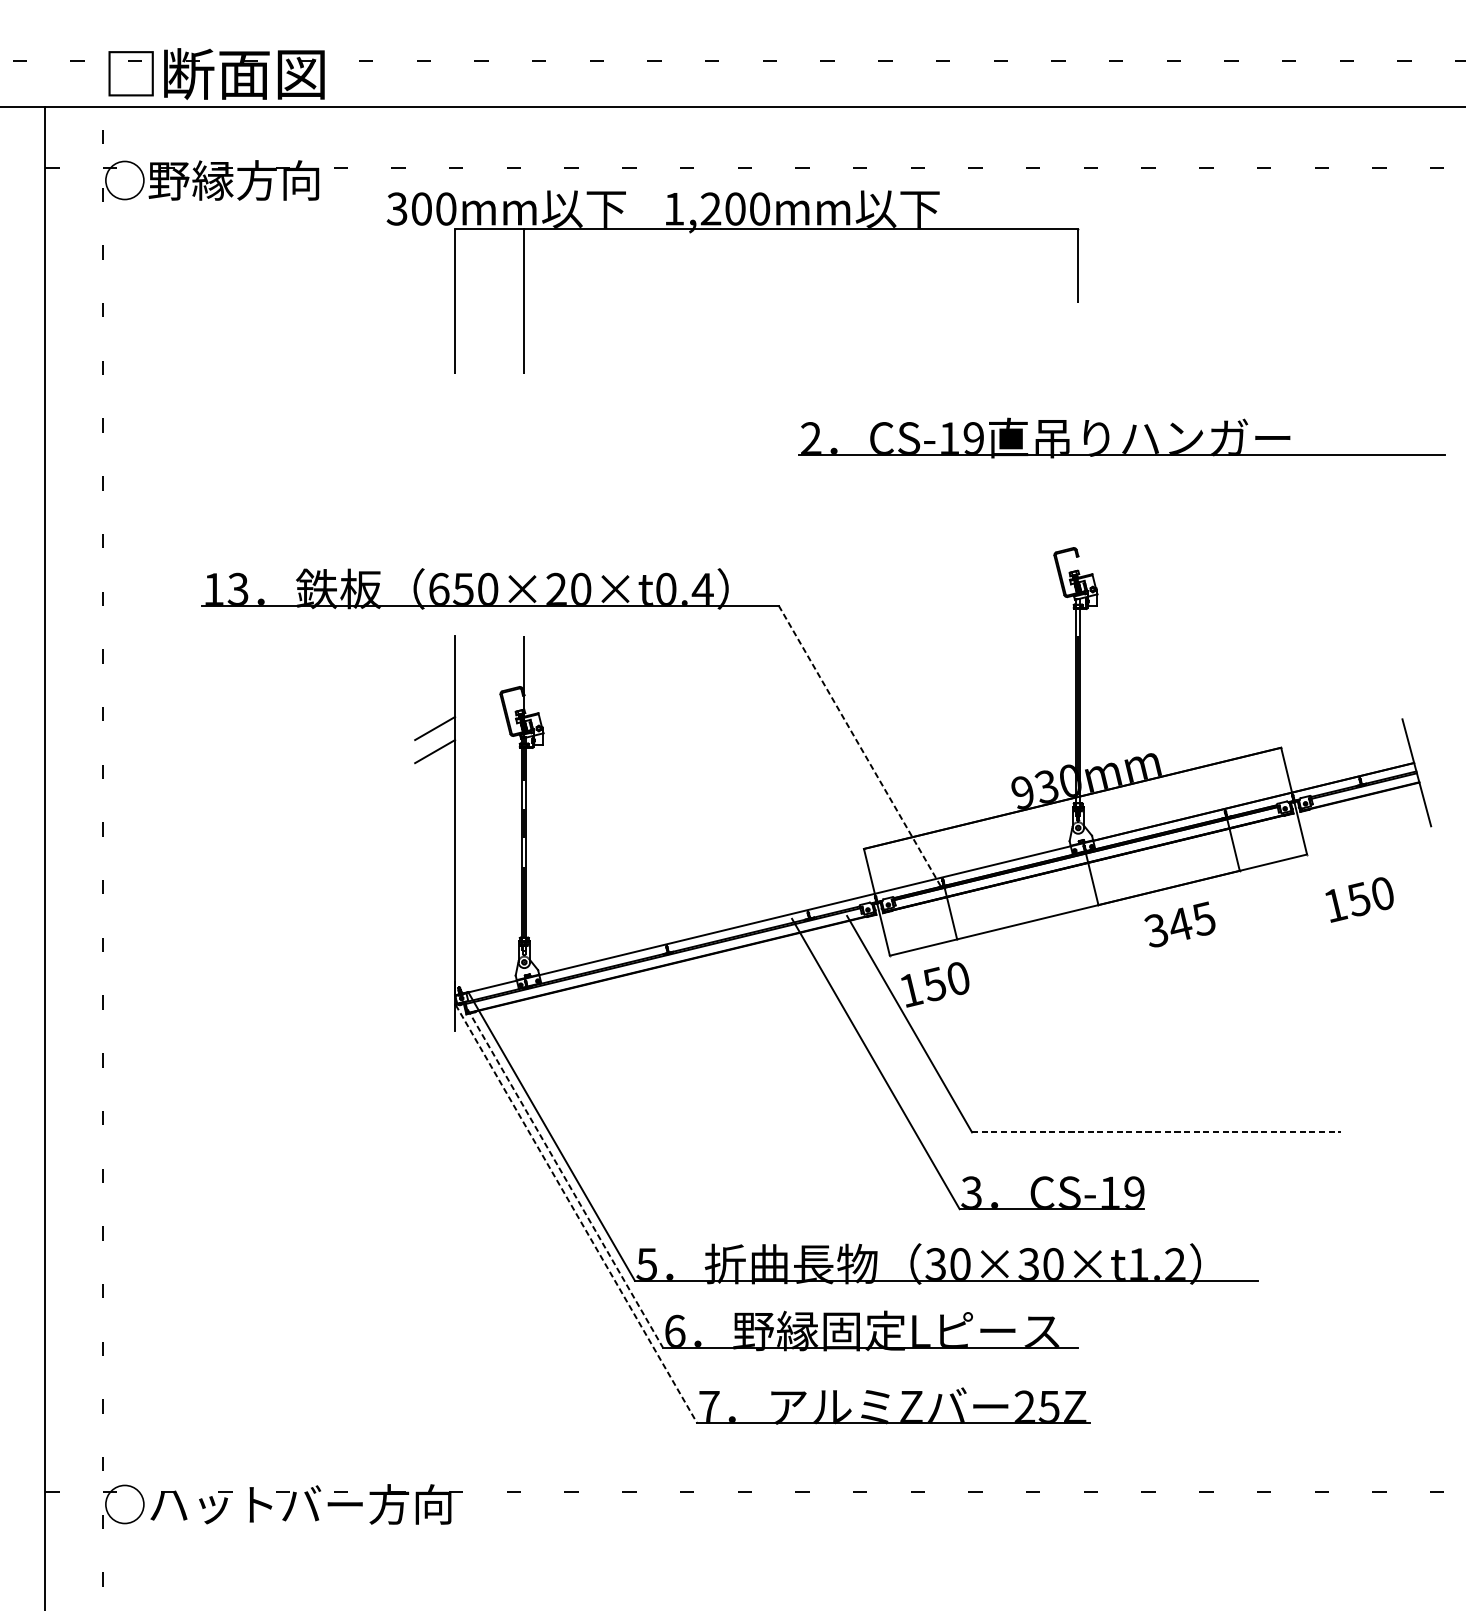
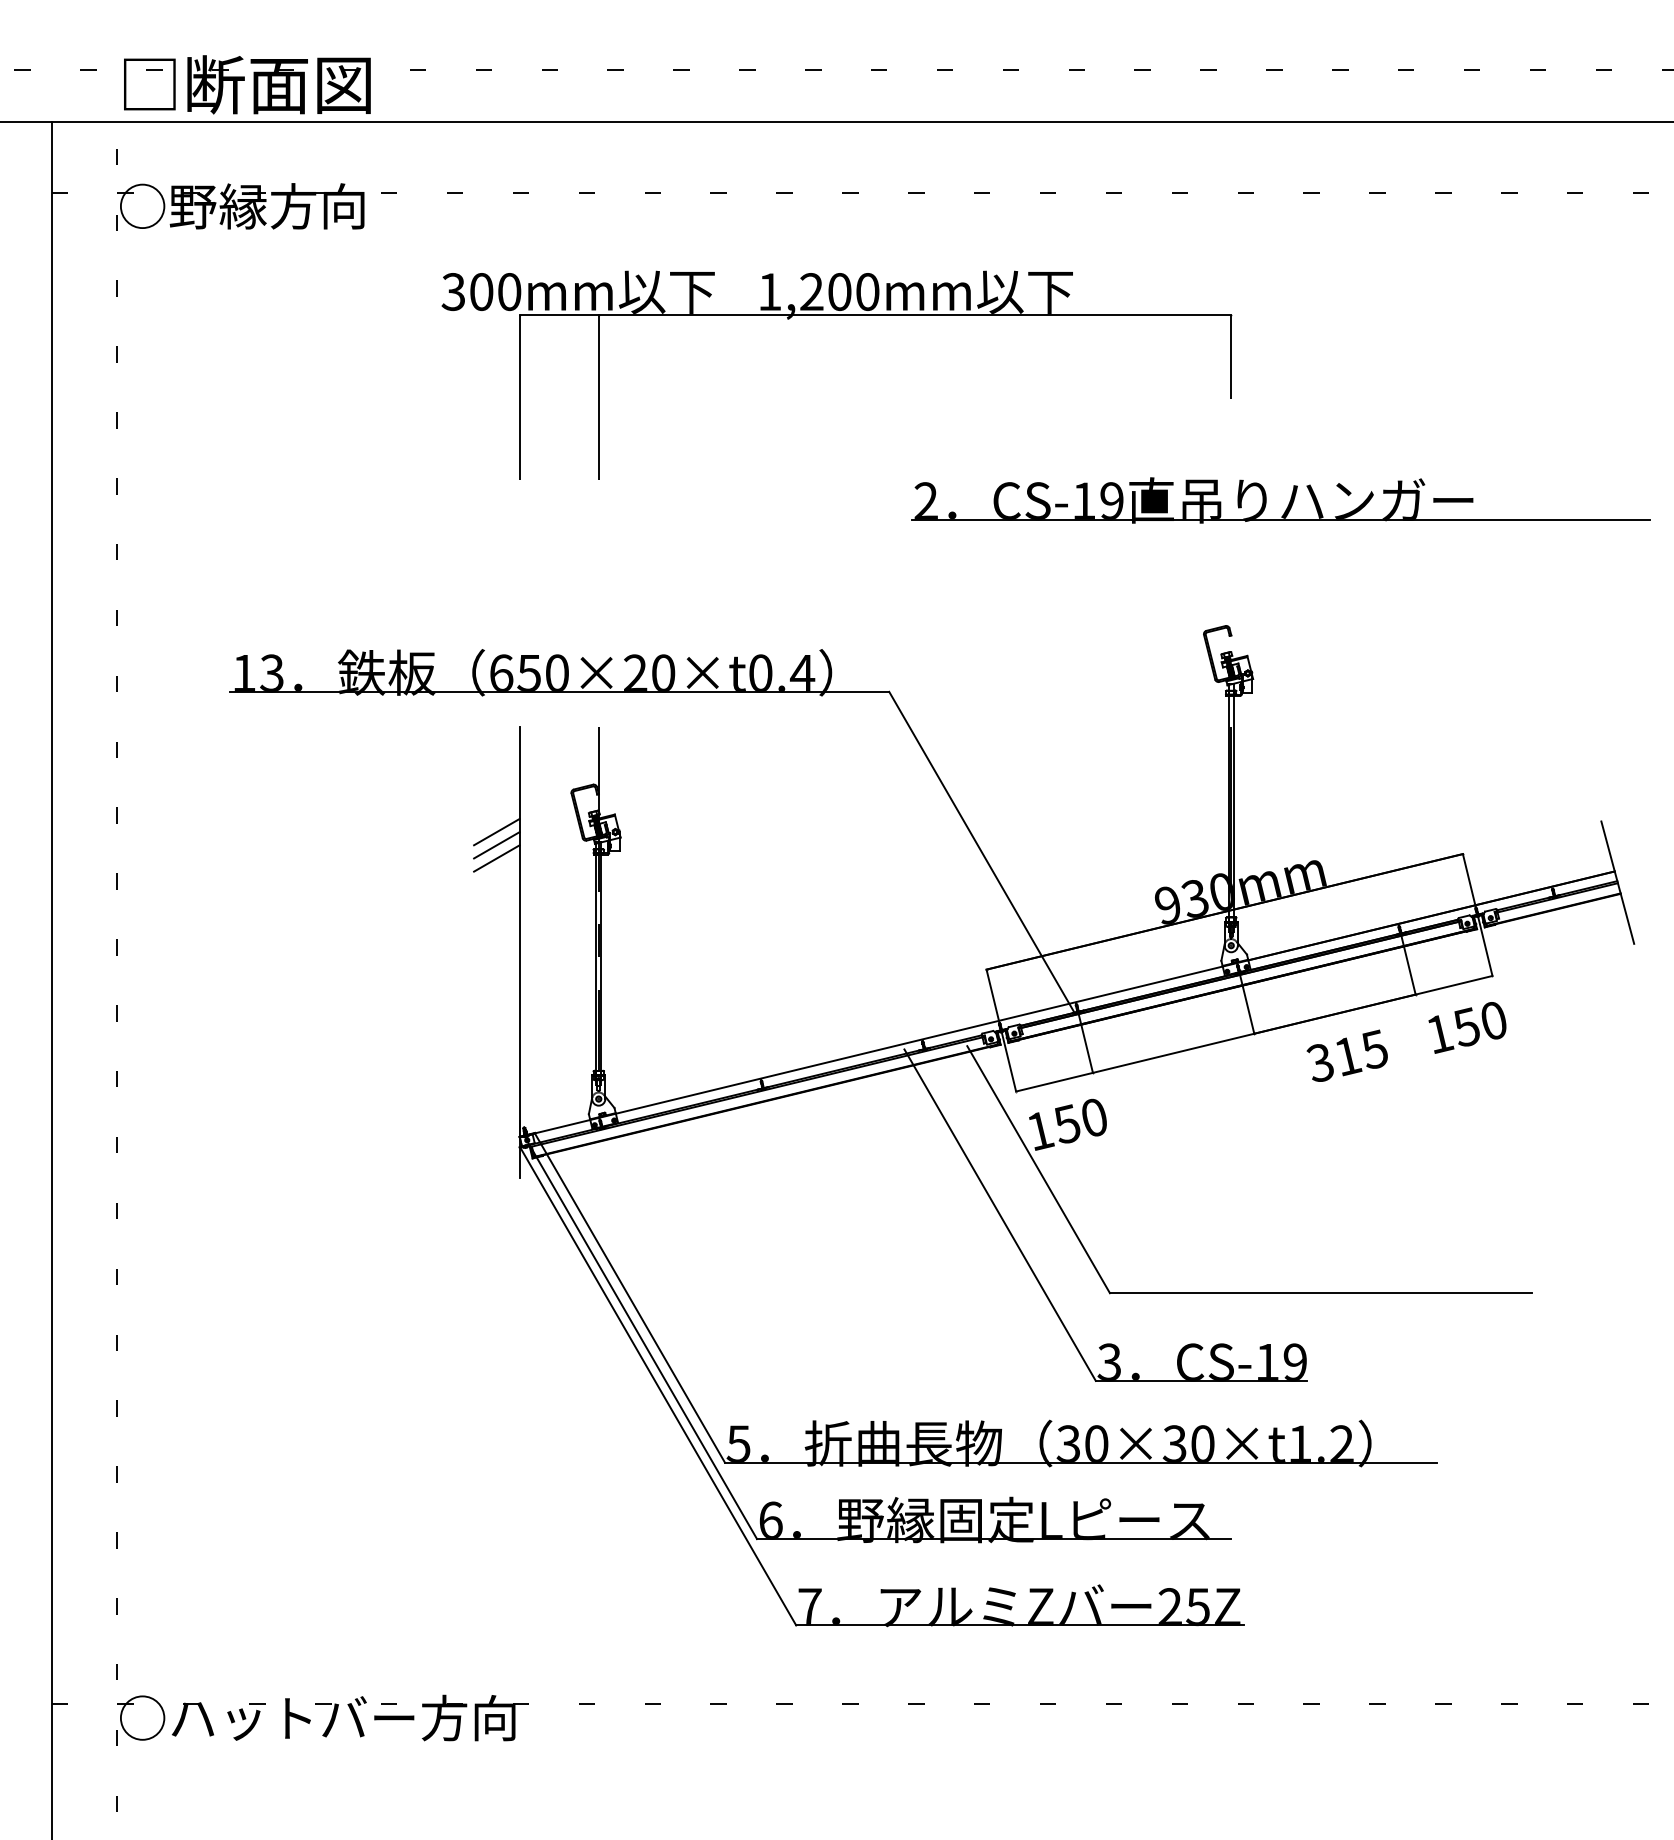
part: (732, 229) -> (836, 315), moved
line: (434, 740) -> (496, 845), added
line: (860, 746) -> (982, 852), dashed -> solid
text: (1359, 899) -> (1467, 1027), moved
text: (1181, 925) -> (1349, 1056), 345 -> 315
line: (1156, 1132) -> (1320, 1293), dashed -> solid
line: (562, 1174) -> (642, 1341), dashed -> solid
line: (576, 1214) -> (658, 1386), dashed -> solid

